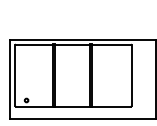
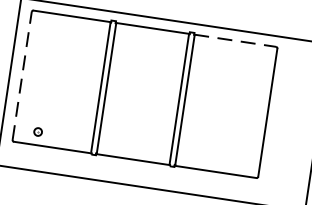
line: (111, 44) -> (235, 40), solid -> dashed
line: (15, 75) -> (22, 75), solid -> dashed

